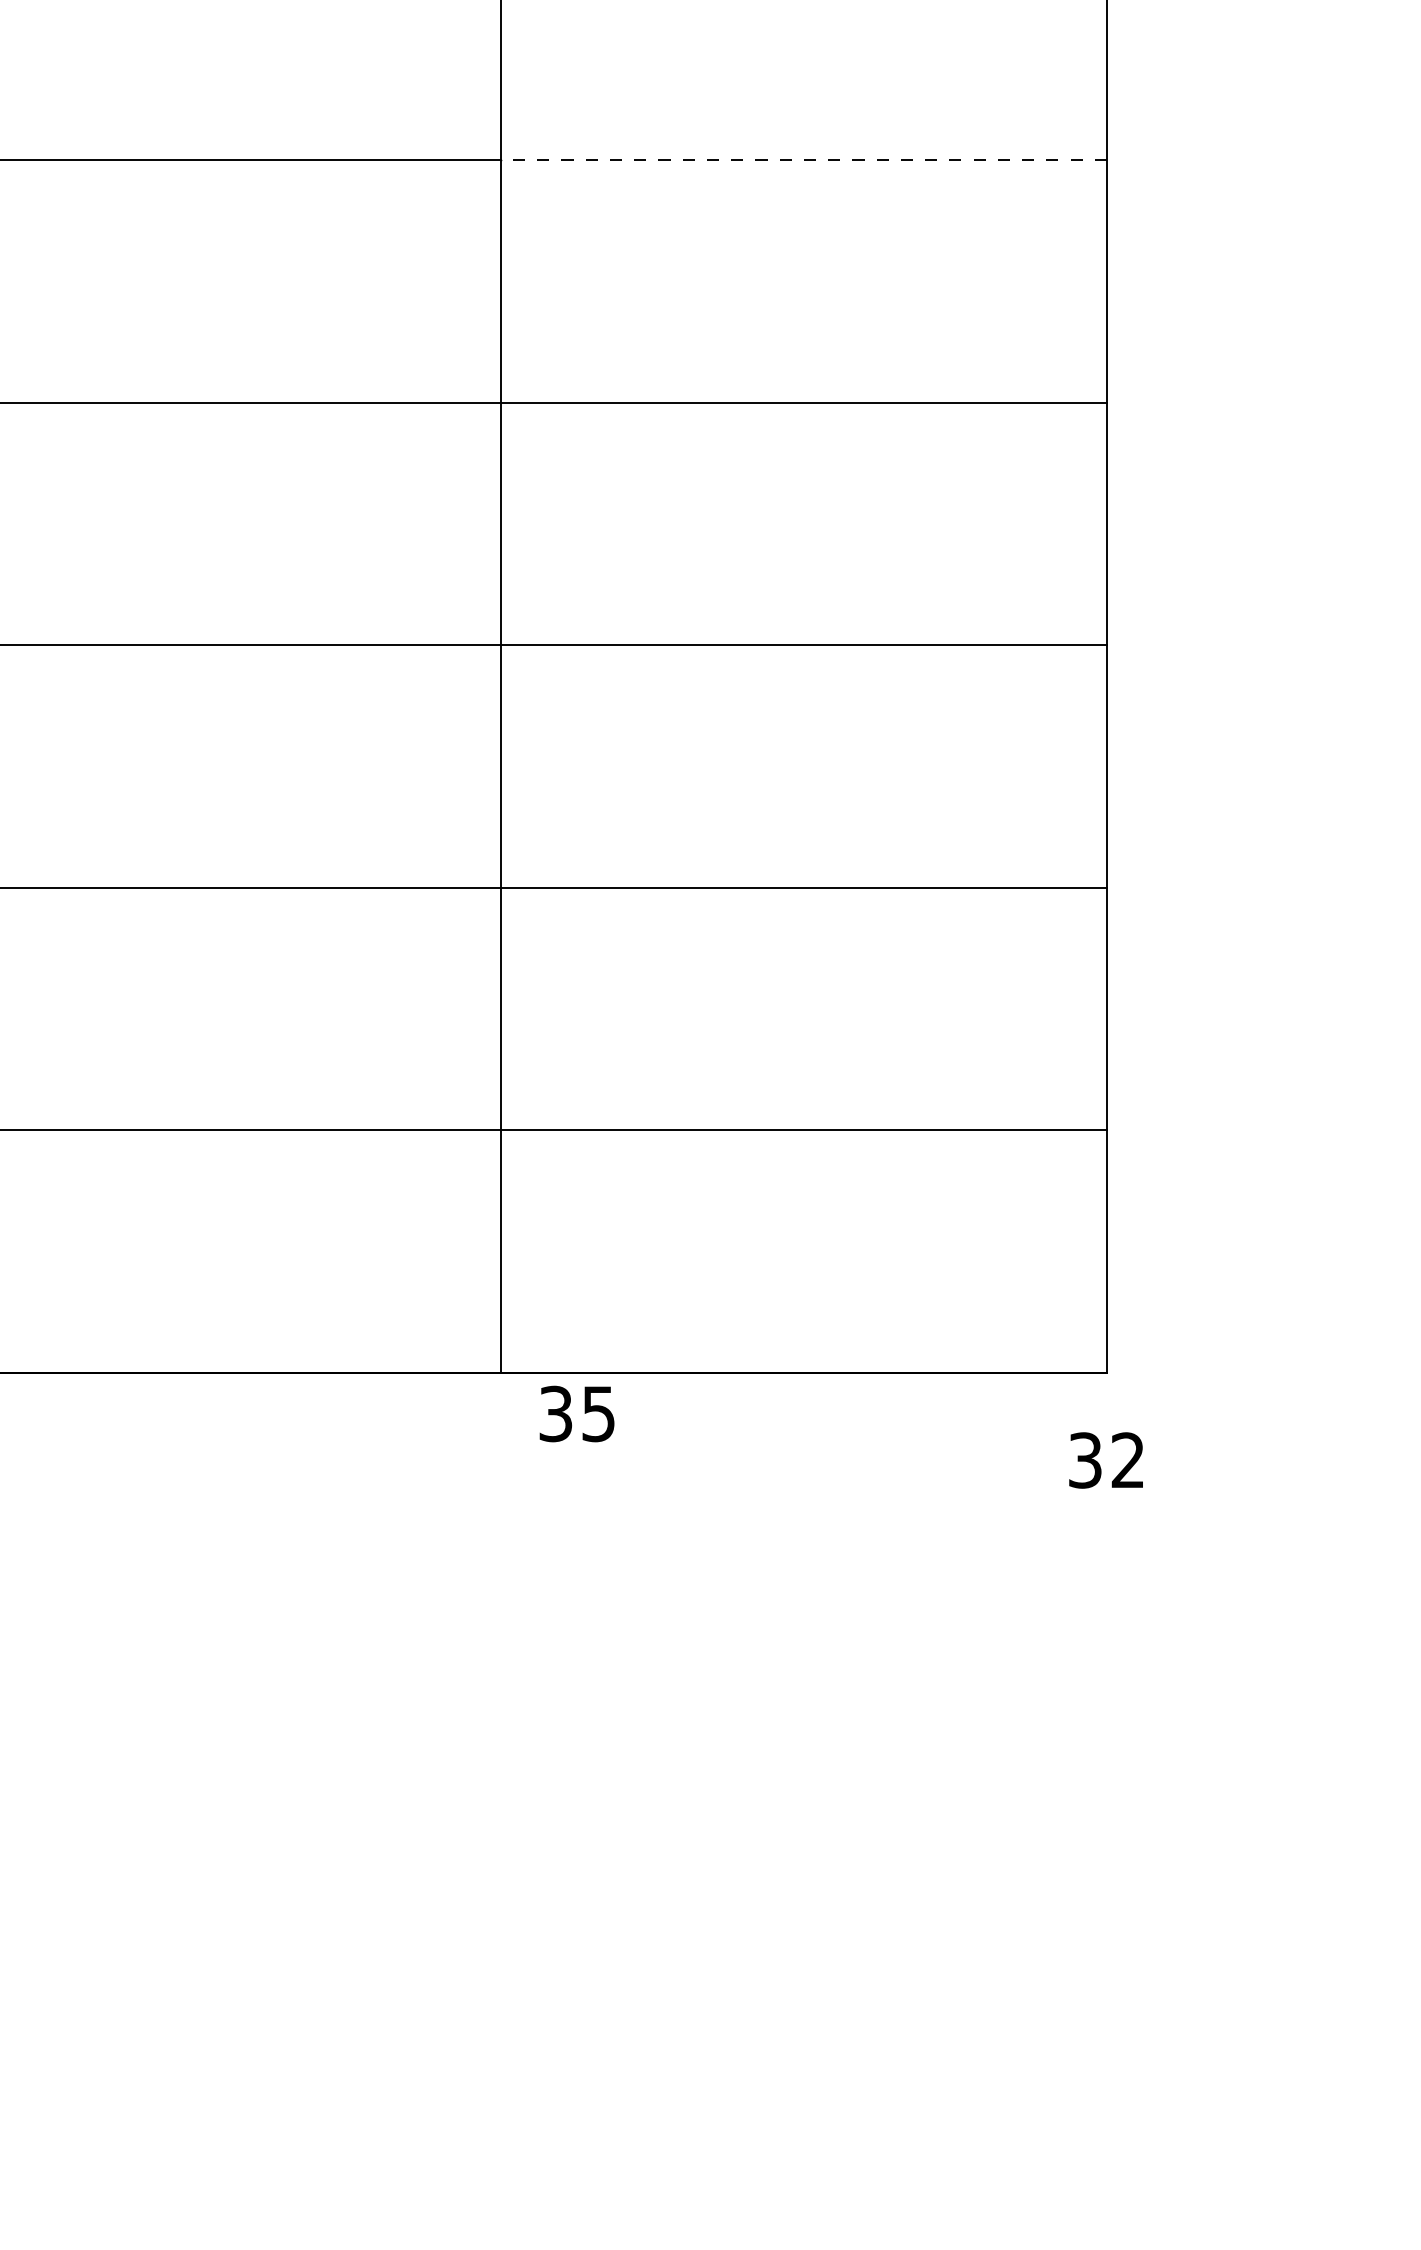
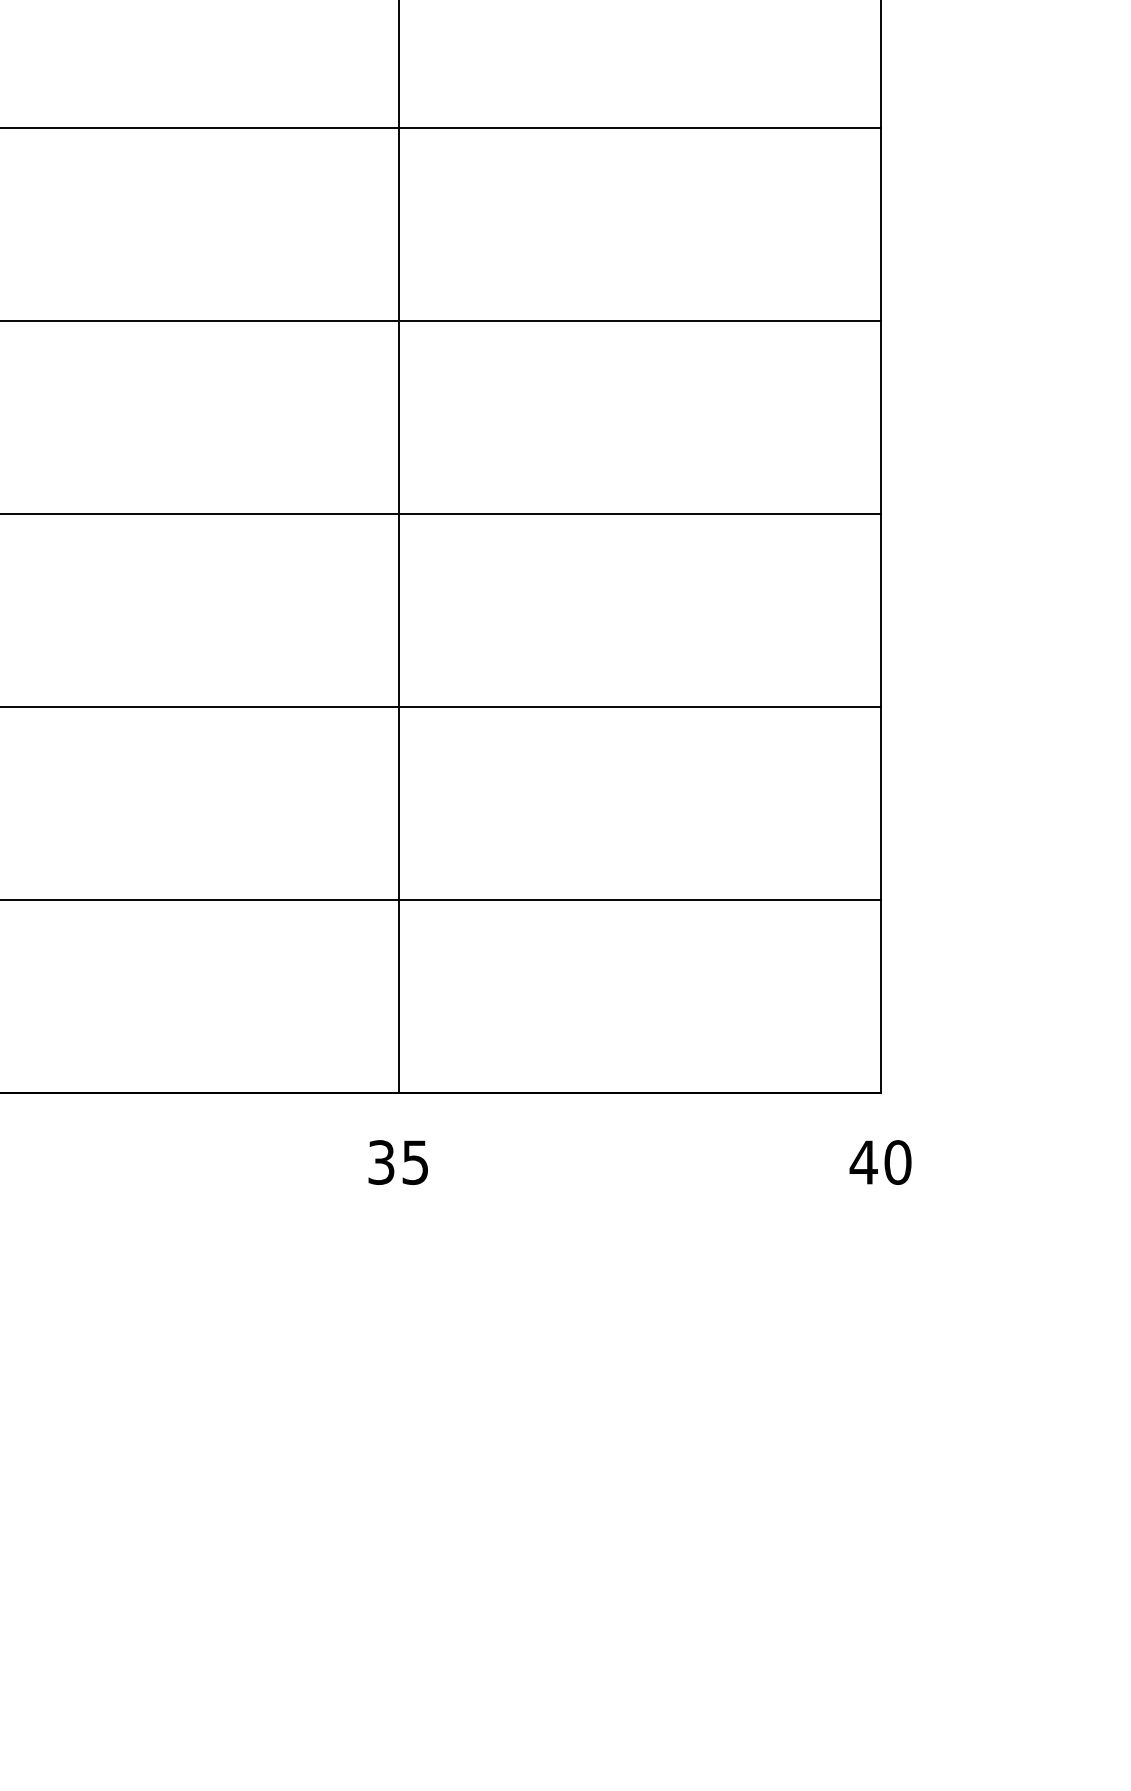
line: (803, 160) -> (639, 127), dashed -> solid
text: (576, 1413) -> (397, 1162), moved
text: (1106, 1460) -> (880, 1162), 32 -> 40

